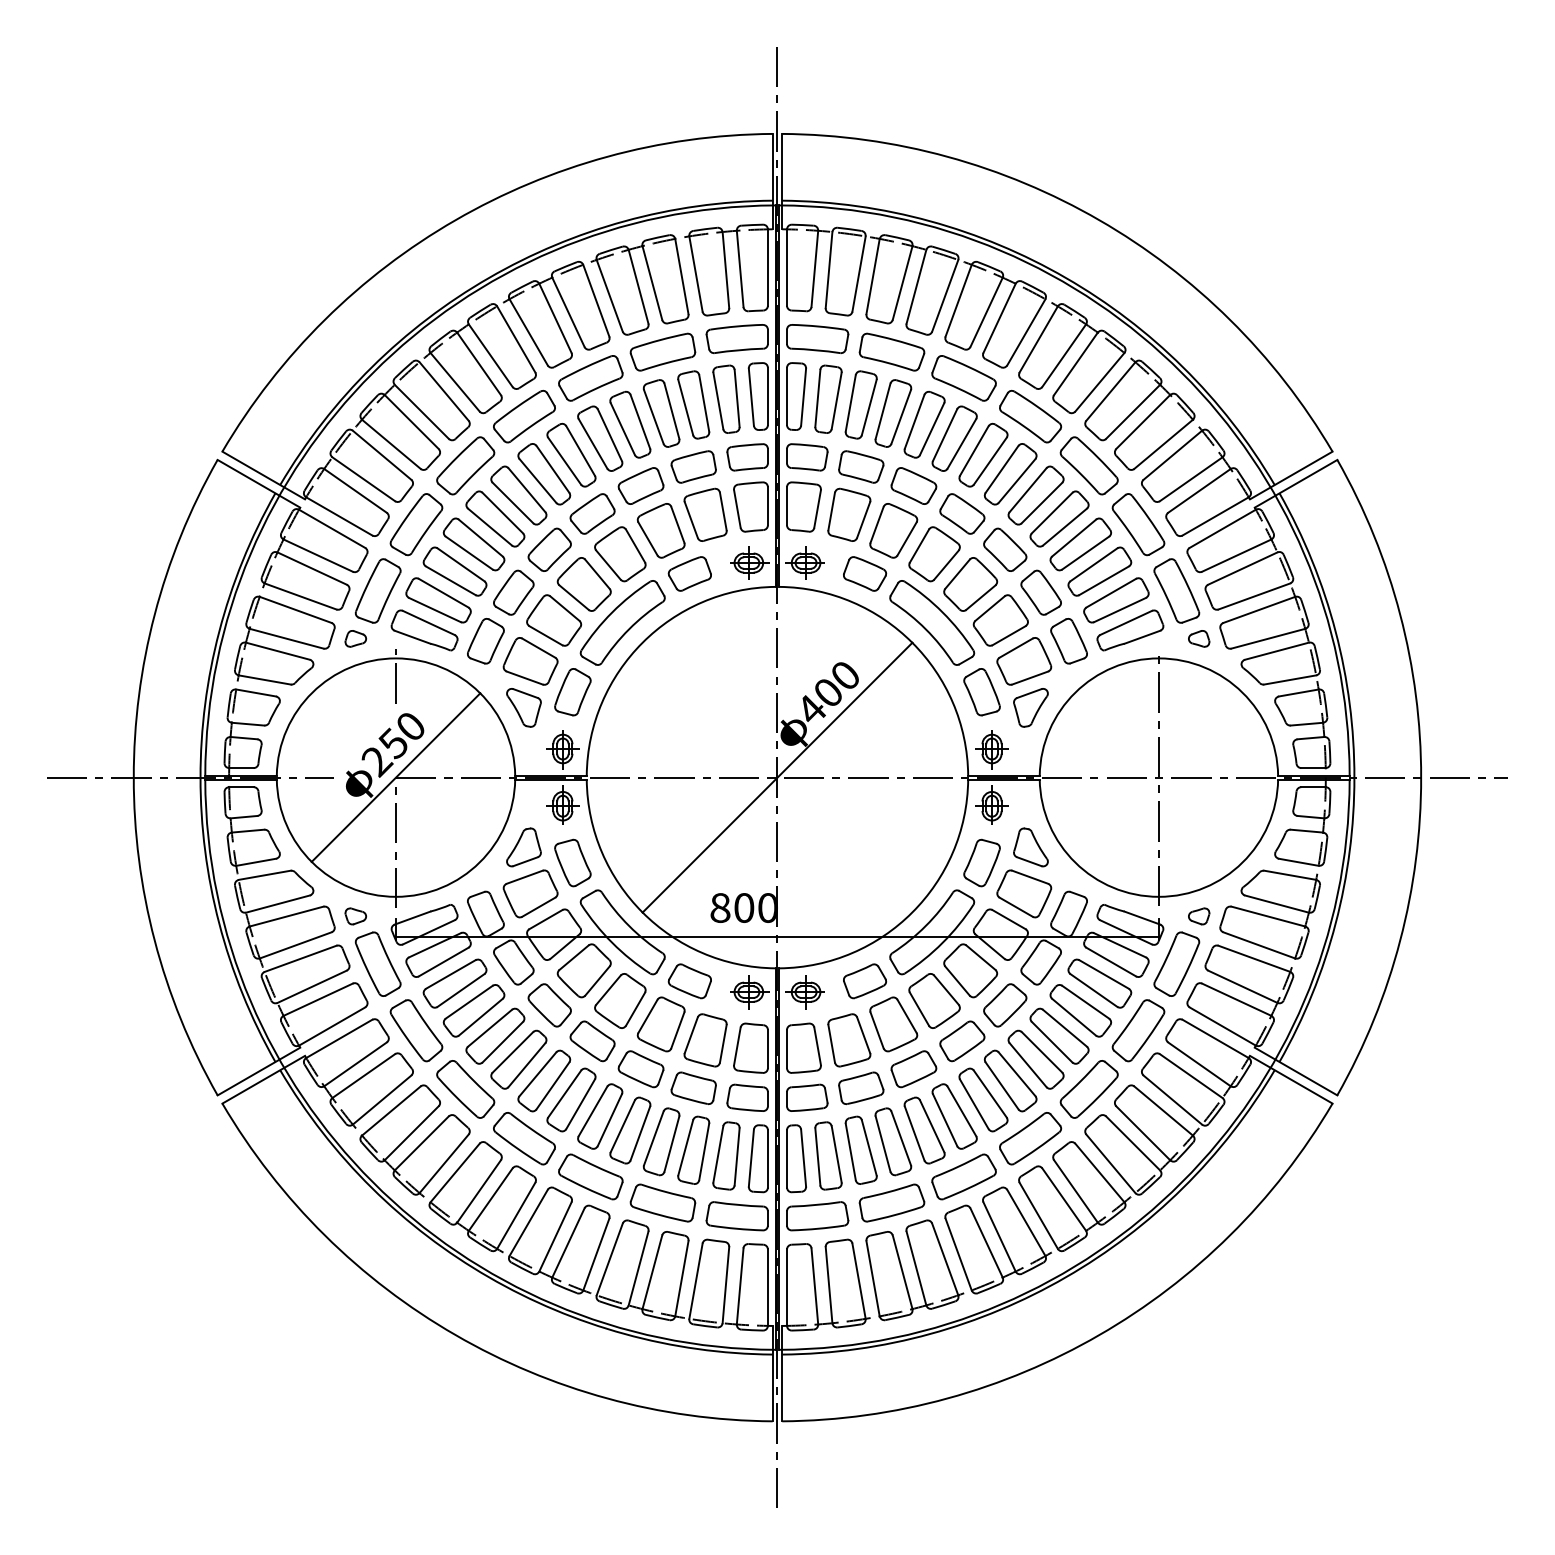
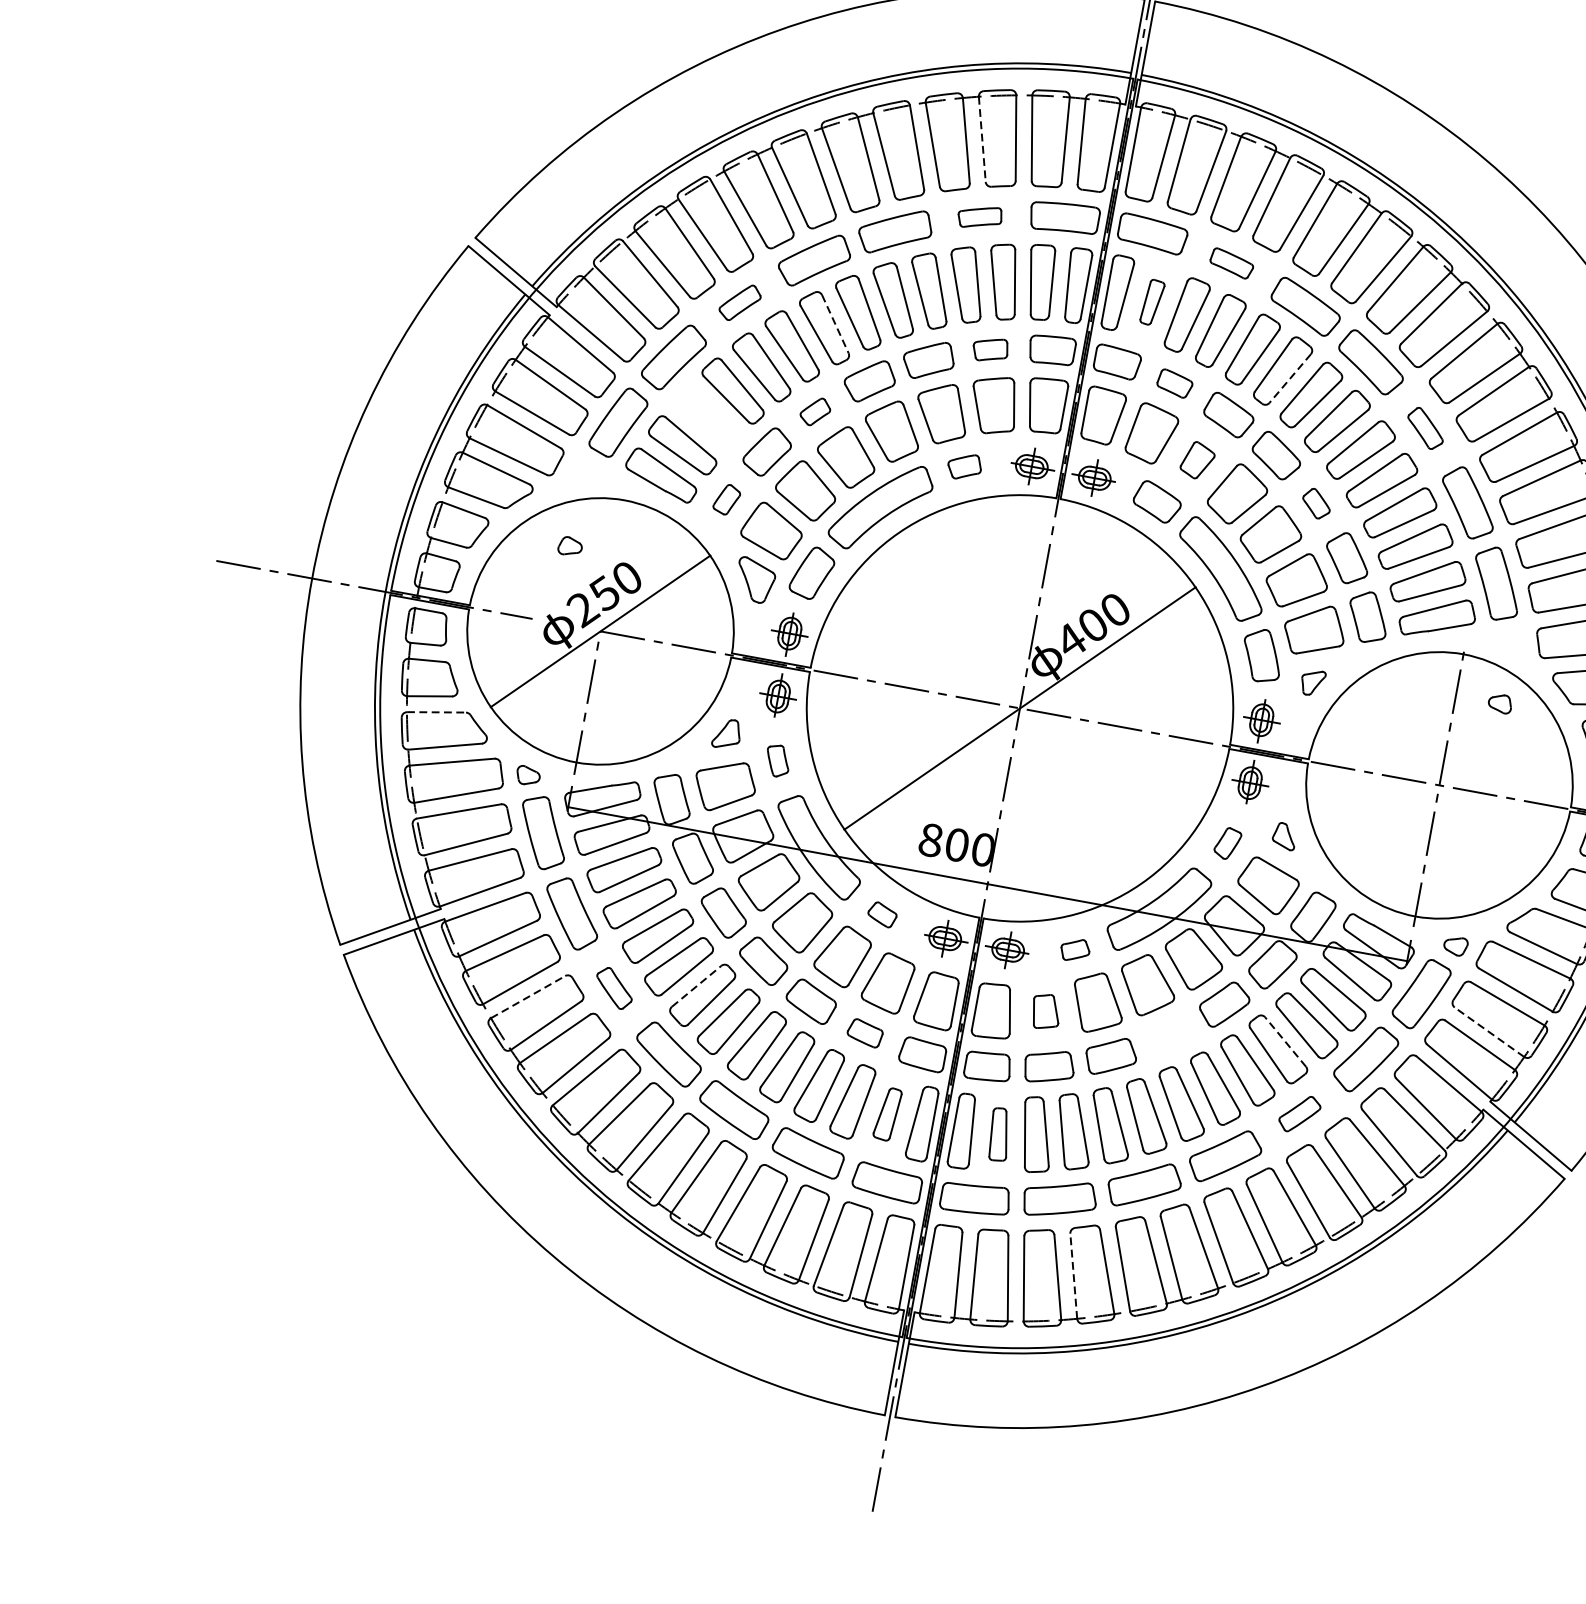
line: (652, 283) -> (982, 139), solid -> dashed
part: (662, 351) -> (979, 216), size x0.6
part: (891, 351) -> (1231, 262), size x0.6
part: (828, 398) -> (1152, 301), size x0.6
line: (961, 443) -> (1289, 378), solid -> dashed
part: (465, 465) -> (739, 302), size x0.6
part: (1088, 465) -> (1425, 427), size x0.6
part: (693, 466) -> (990, 349), size x0.7
part: (861, 466) -> (1175, 383), size x0.7
line: (552, 469) -> (834, 324), solid -> dashed
part: (893, 530) -> (1197, 460), size x0.6
part: (549, 549) -> (815, 411), size x0.6
part: (1005, 549) -> (1316, 503), size x0.6
part: (454, 571) -> (706, 416), removed
part: (689, 573) -> (964, 466), size x0.7
part: (355, 638) -> (570, 546), moved
part: (1199, 638) -> (1500, 703), moved
part: (485, 641) -> (726, 499), size x0.6
line: (396, 676) -> (621, 520), removed
part: (1030, 707) -> (1312, 682), size x0.6
part: (523, 847) -> (726, 733), size x0.7
part: (1030, 847) -> (1284, 836), size x0.6
part: (572, 862) -> (777, 760), size x0.6
part: (981, 862) -> (1227, 842), size x0.6
line: (265, 875) -> (437, 712), solid -> dashed
part: (689, 981) -> (882, 914), size x0.6
part: (865, 981) -> (1075, 950), size x0.6
line: (1242, 986) -> (1489, 1031), solid -> dashed
line: (1065, 1028) -> (1286, 1042), solid -> dashed
part: (849, 1040) -> (1046, 1012), size x0.6
part: (962, 1041) -> (1170, 1035), removed
line: (537, 1074) -> (696, 986), solid -> dashed
part: (693, 1088) -> (864, 1033), size x0.7
part: (465, 1089) -> (614, 988), size x0.6
part: (1088, 1089) -> (1299, 1114), size x0.6
line: (391, 1110) -> (528, 996), solid -> dashed
part: (726, 1155) -> (887, 1113), size x0.7
part: (828, 1155) -> (999, 1134), size x0.7
line: (916, 1268) -> (1073, 1276), solid -> dashed

